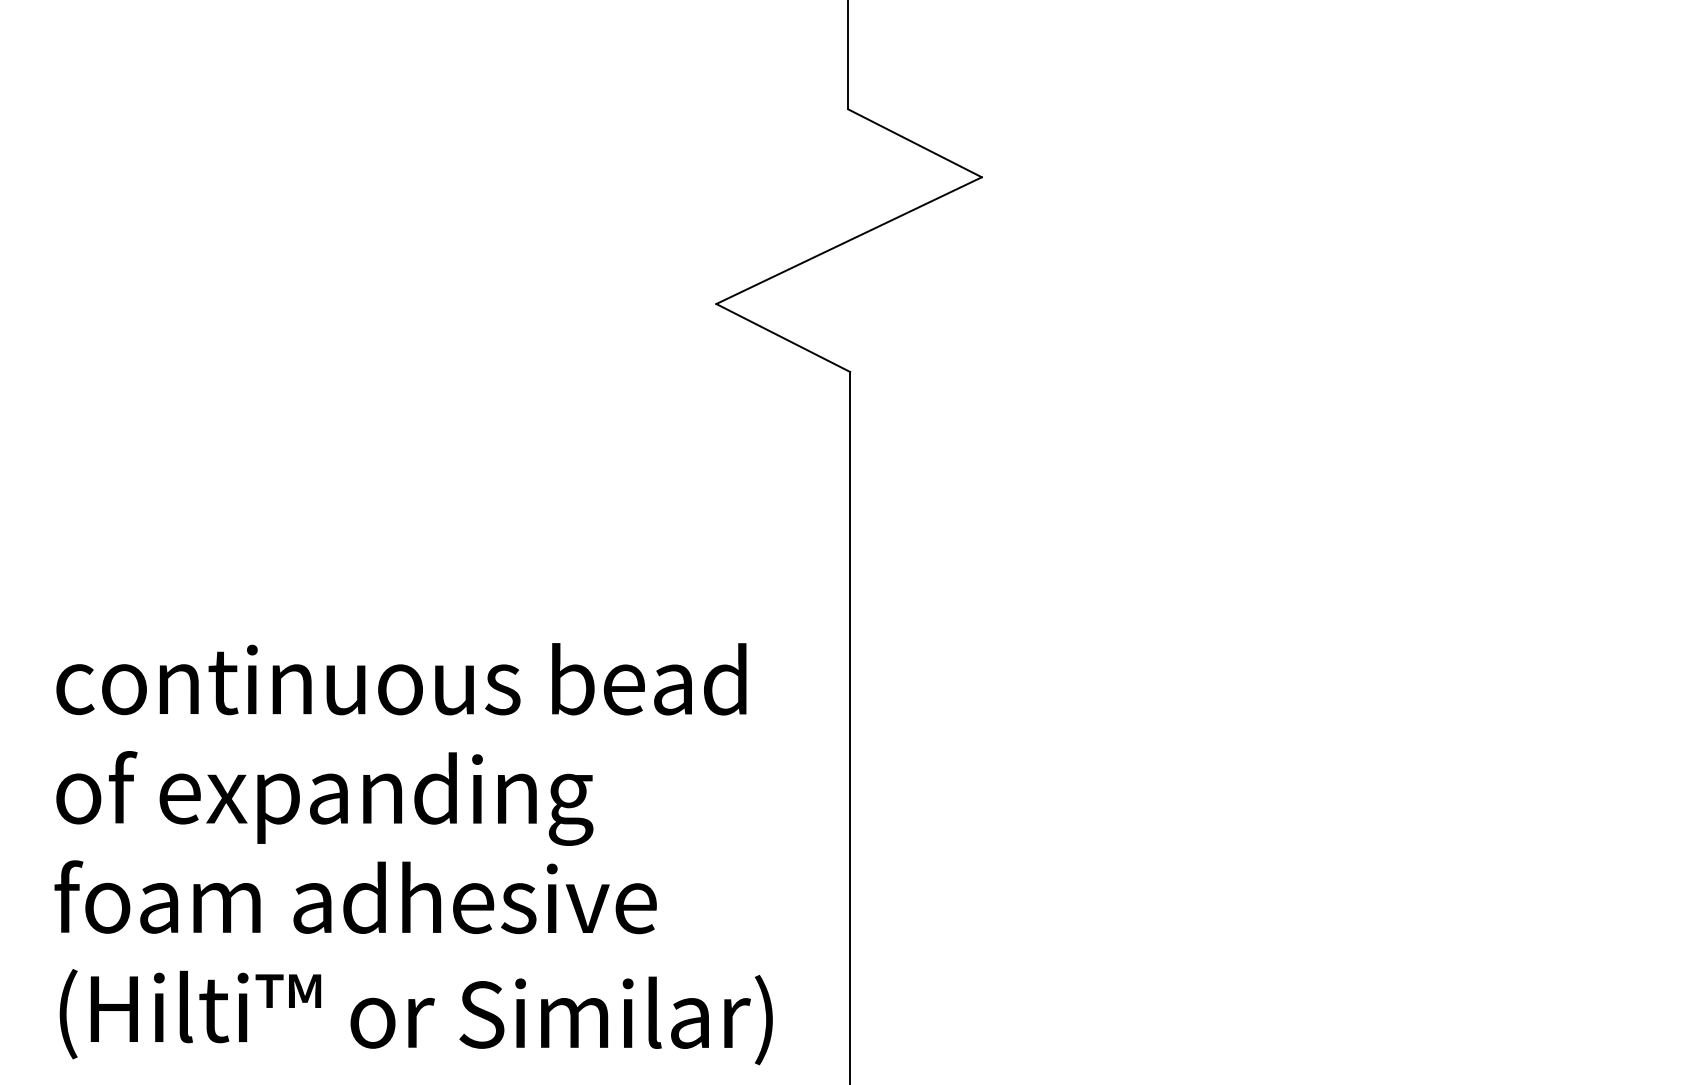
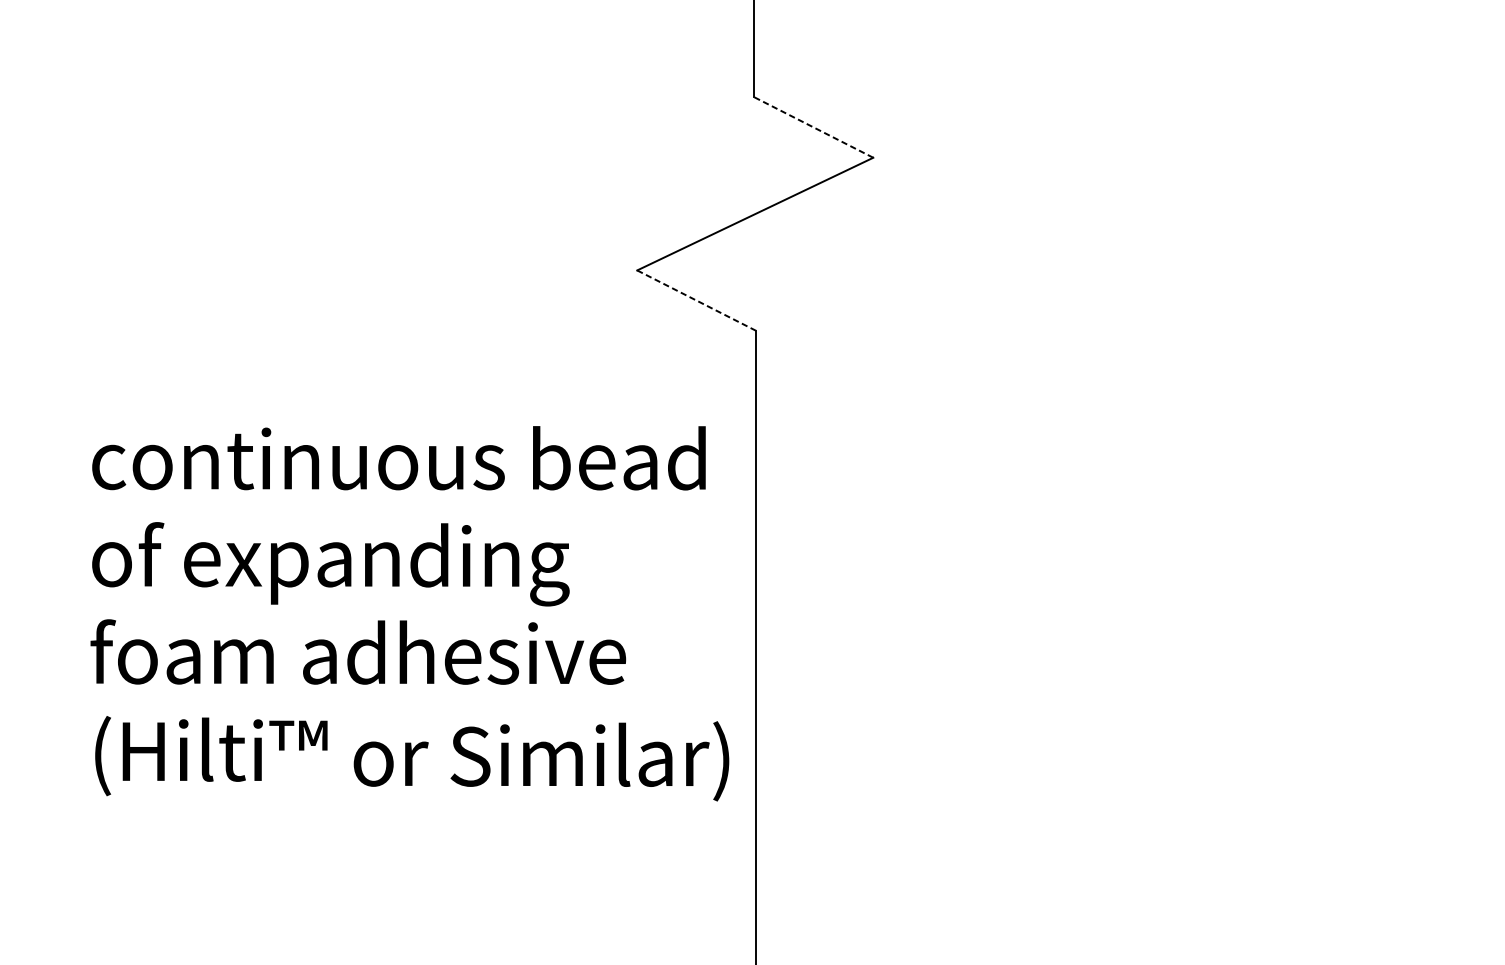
line: (915, 143) -> (814, 127), solid -> dashed
line: (783, 338) -> (696, 301), solid -> dashed
text: (413, 854) -> (409, 614), moved

